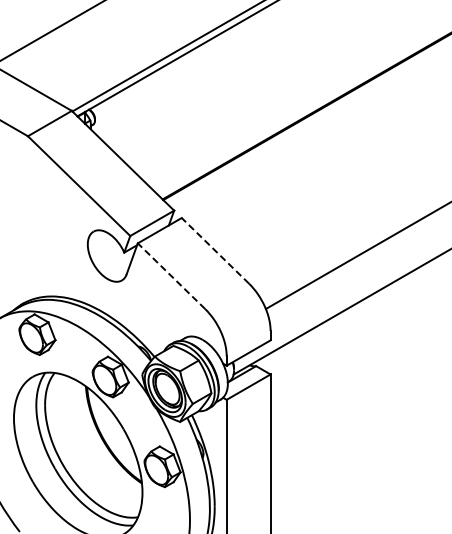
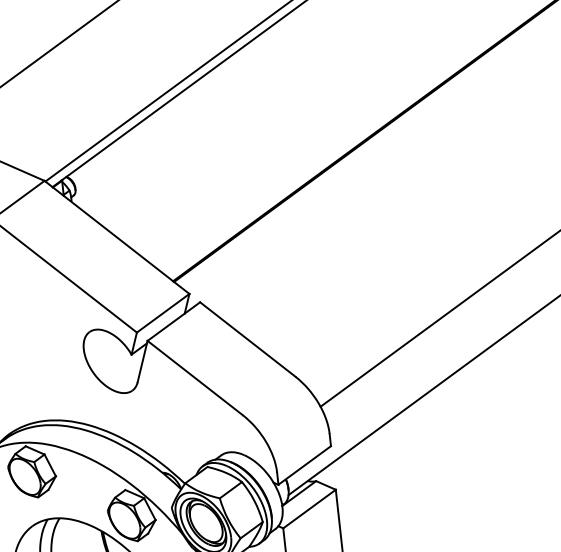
line: (215, 250) -> (247, 339), dashed -> solid
line: (171, 275) -> (195, 377), dashed -> solid

